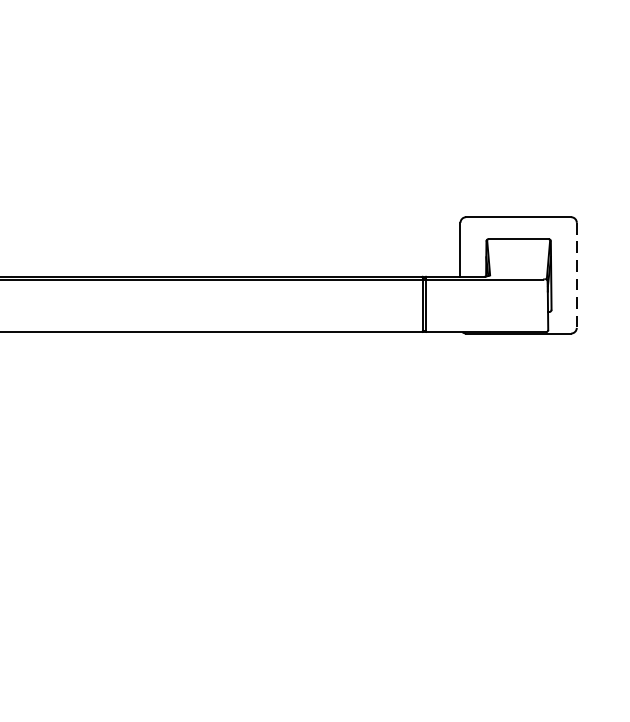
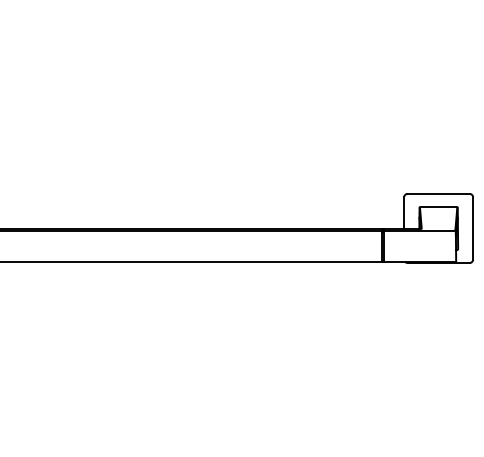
line: (577, 275) -> (473, 228), dashed -> solid

